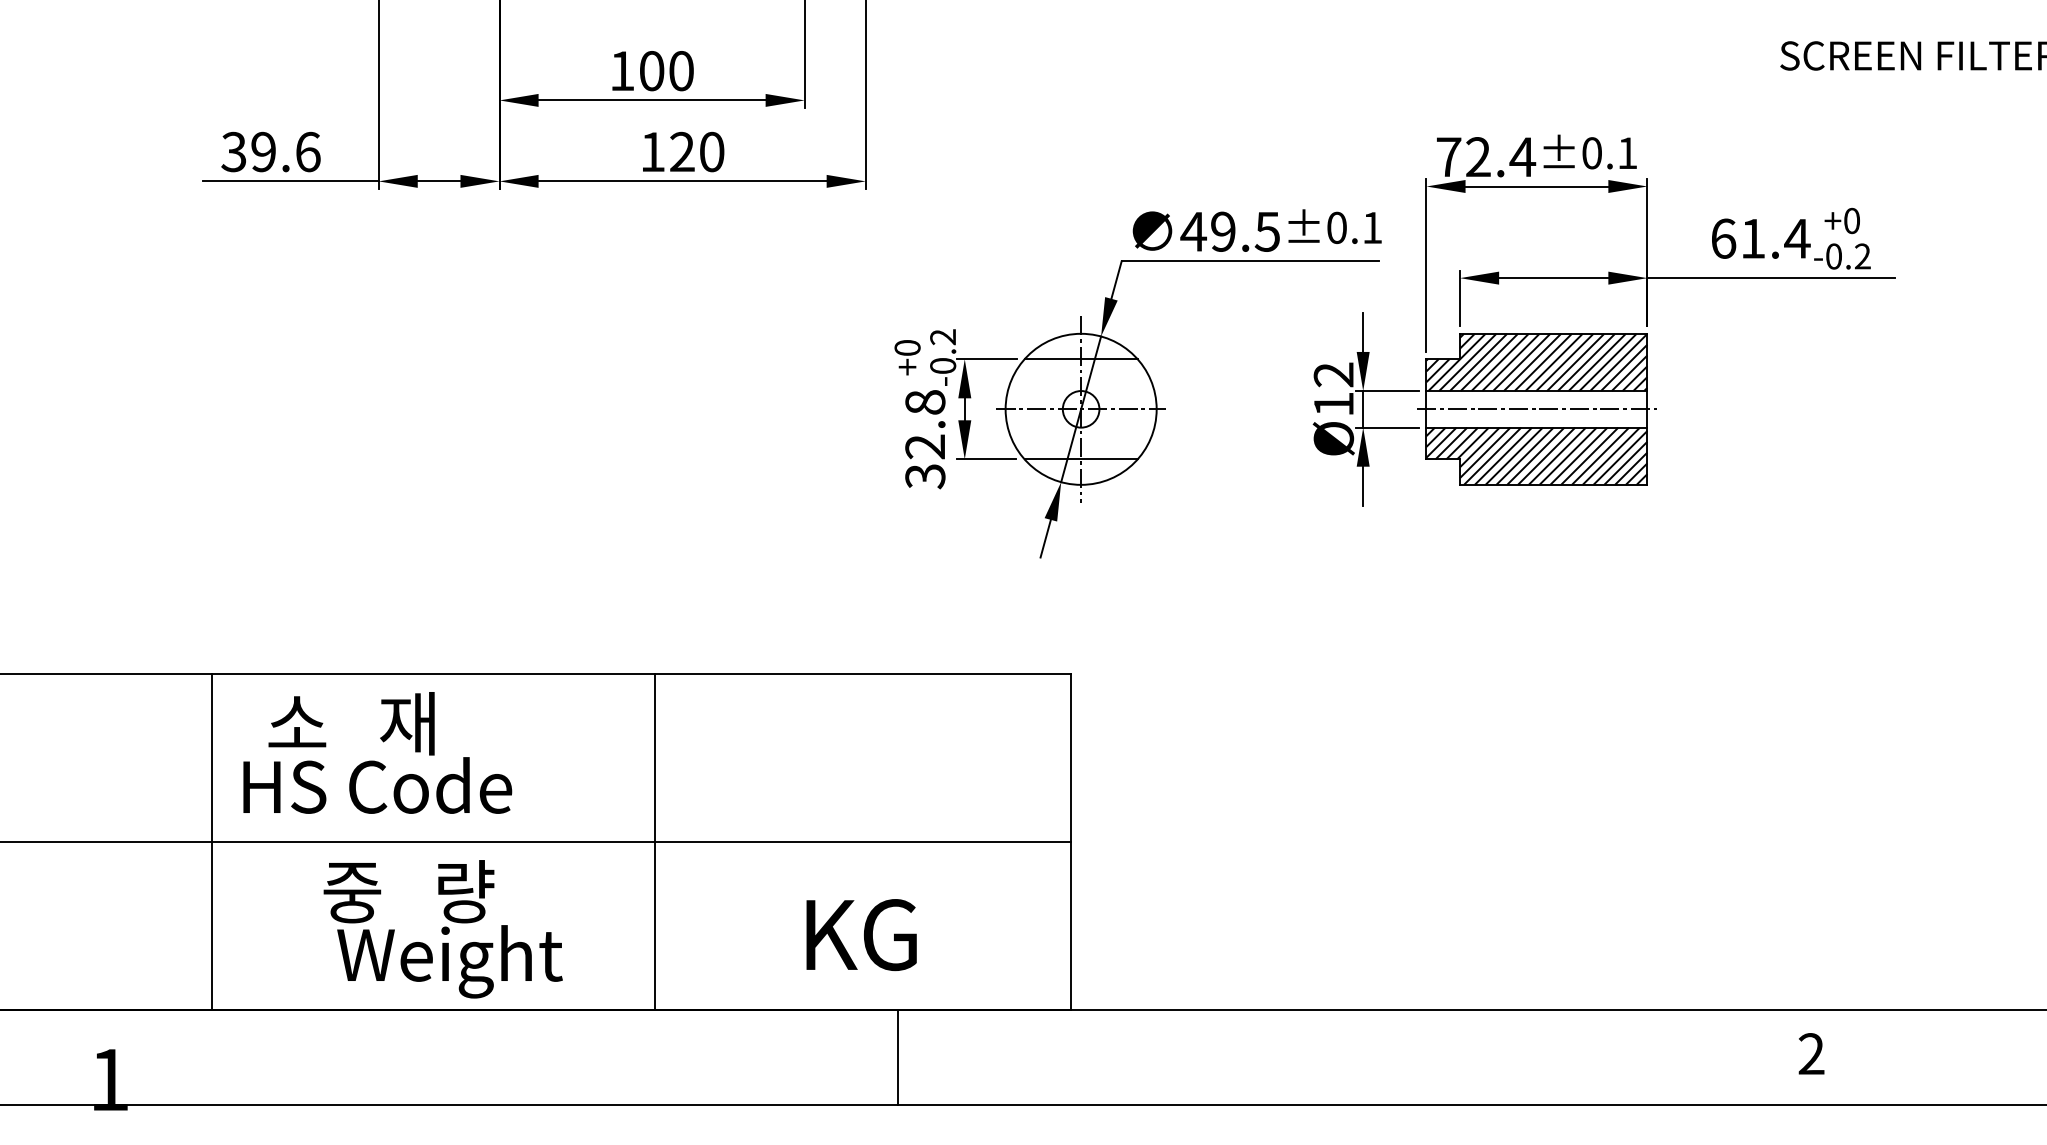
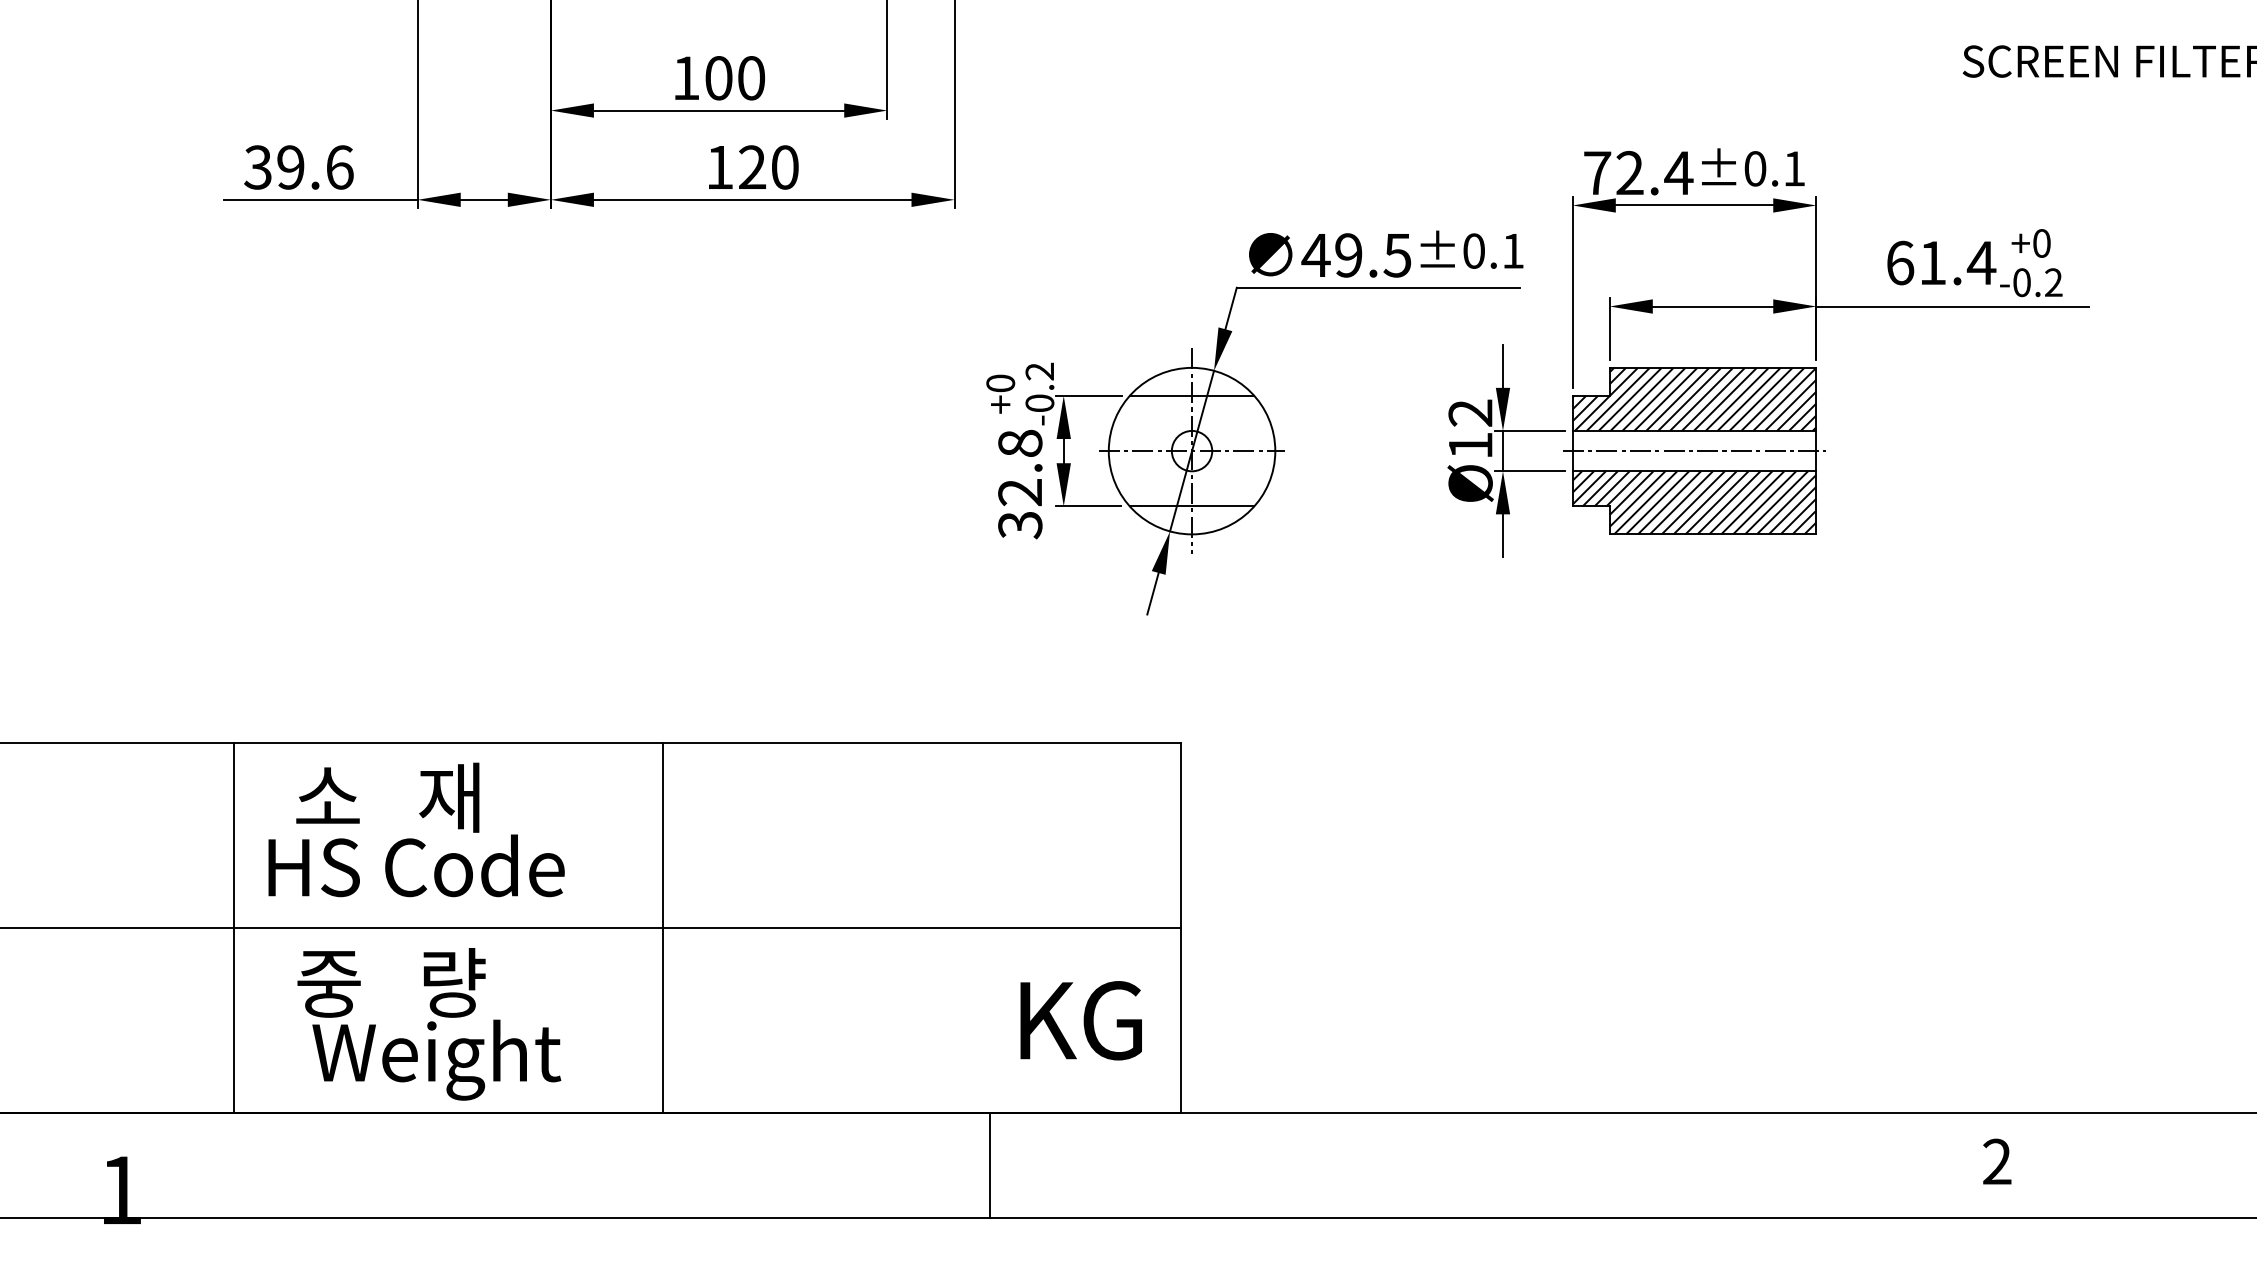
line: (654, 842) -> (663, 928), moved
text: (442, 929) -> (428, 1024), moved
text: (861, 935) -> (1081, 1021), moved

